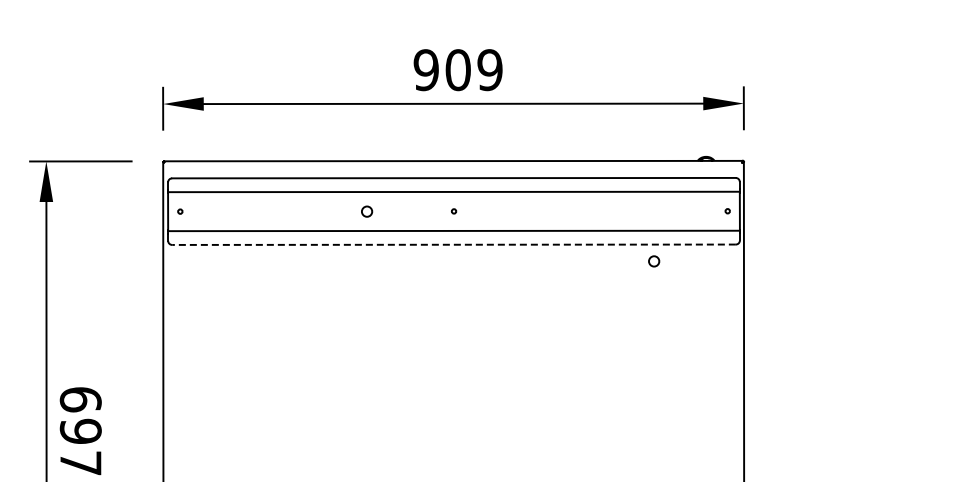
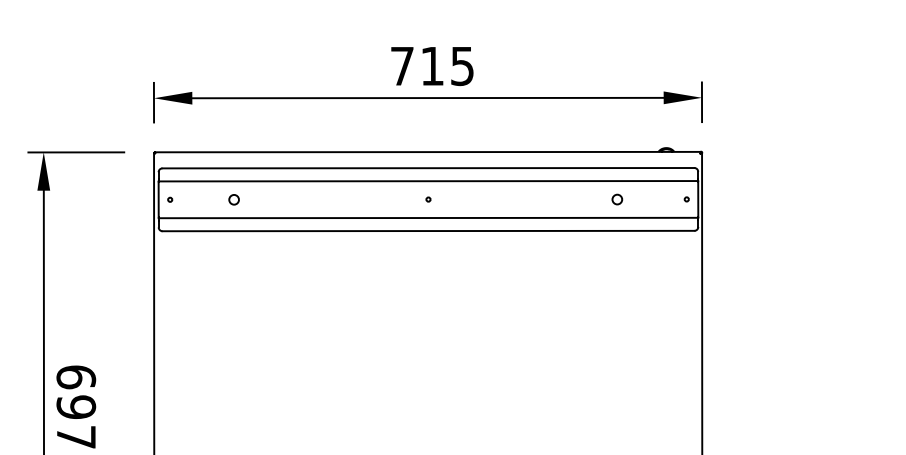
text: (457, 70) -> (431, 66), 909 -> 715
circle: (367, 211) -> (234, 199), moved
line: (454, 244) -> (428, 230), dashed -> solid
circle: (654, 261) -> (617, 199), moved

